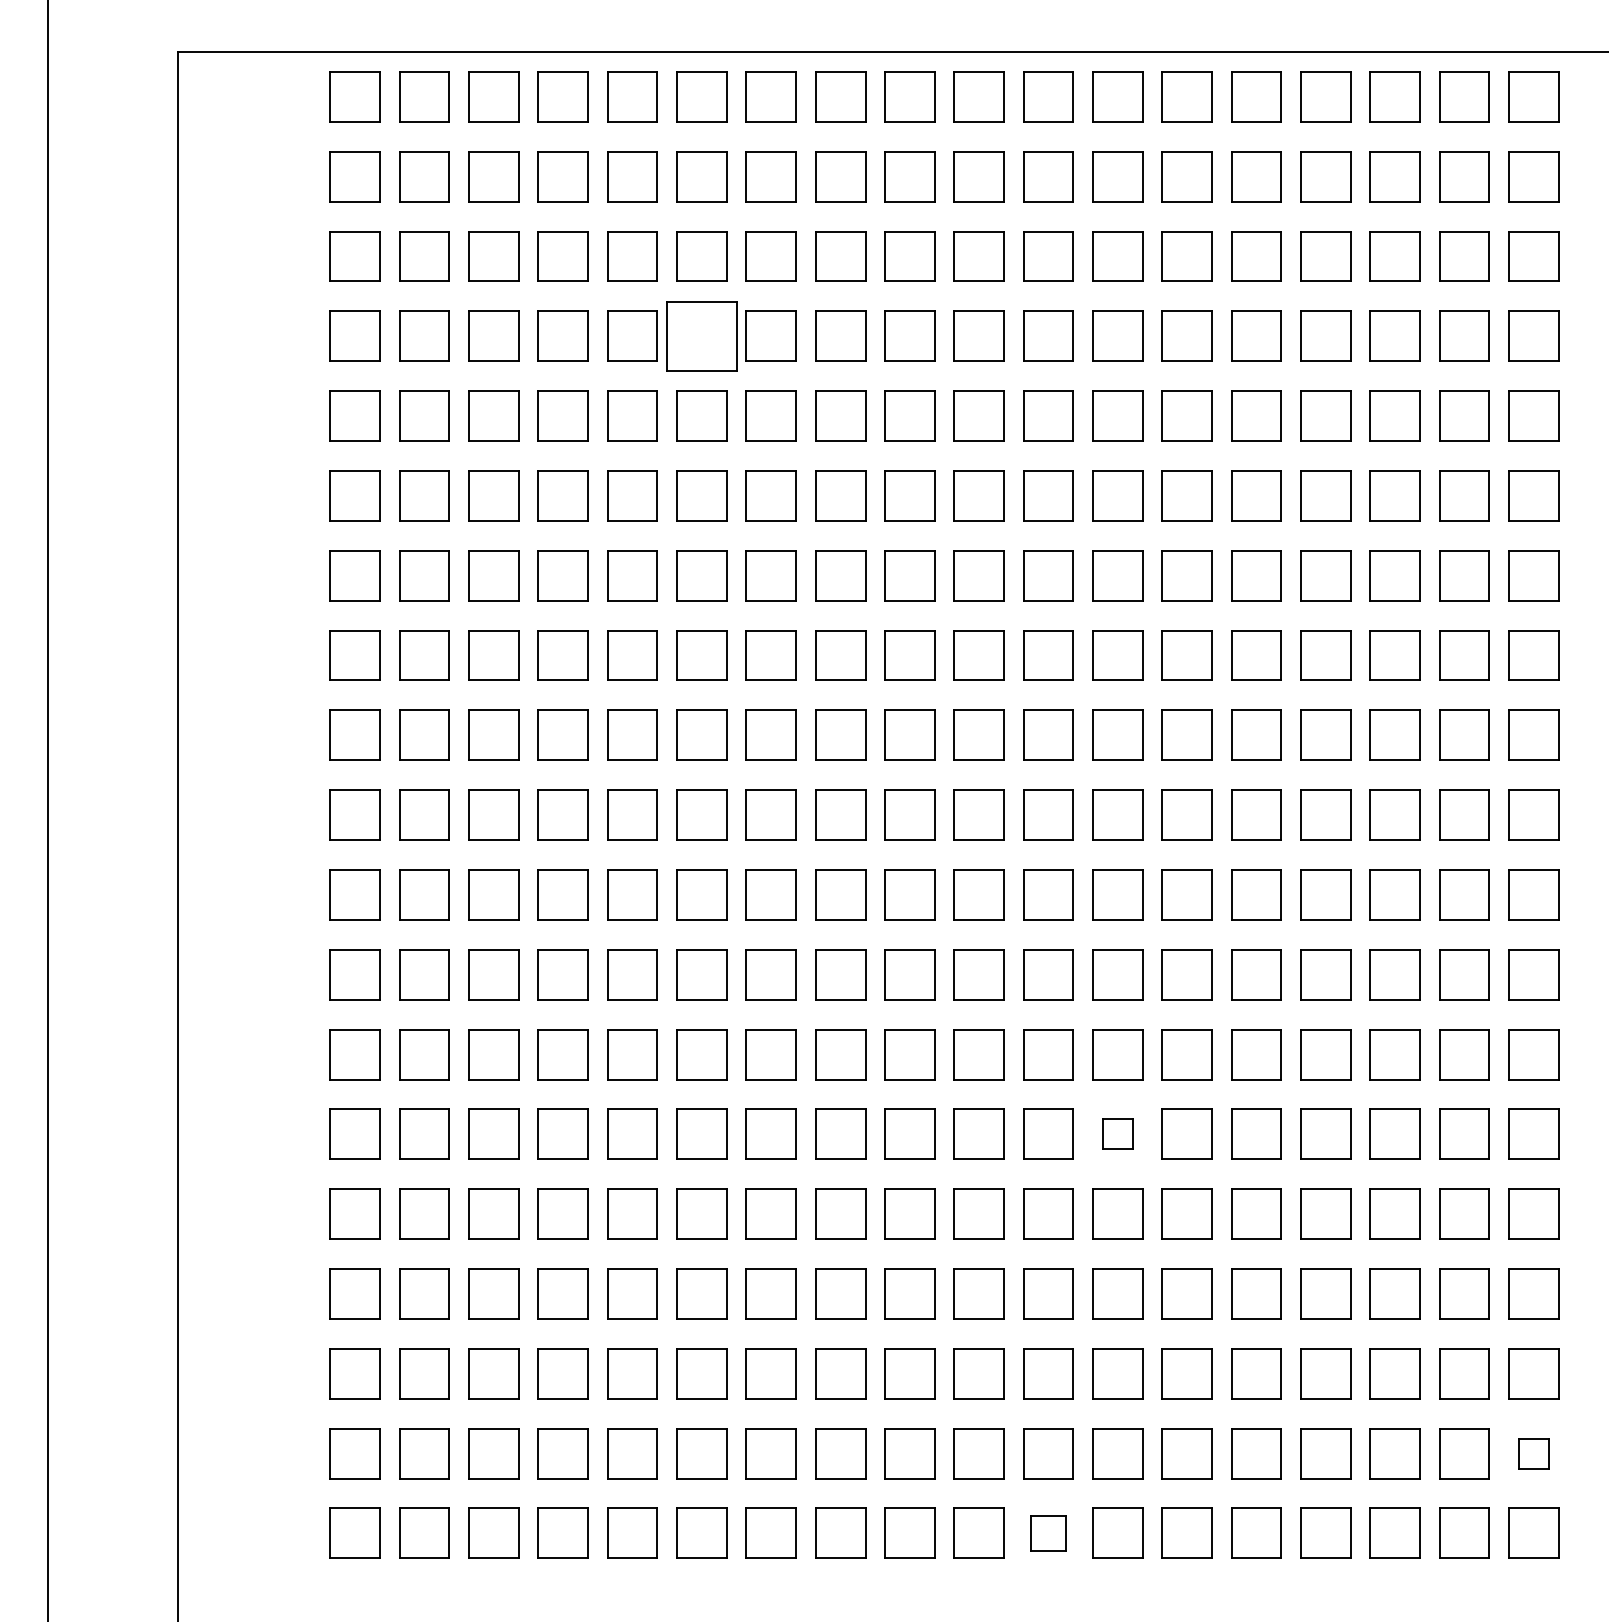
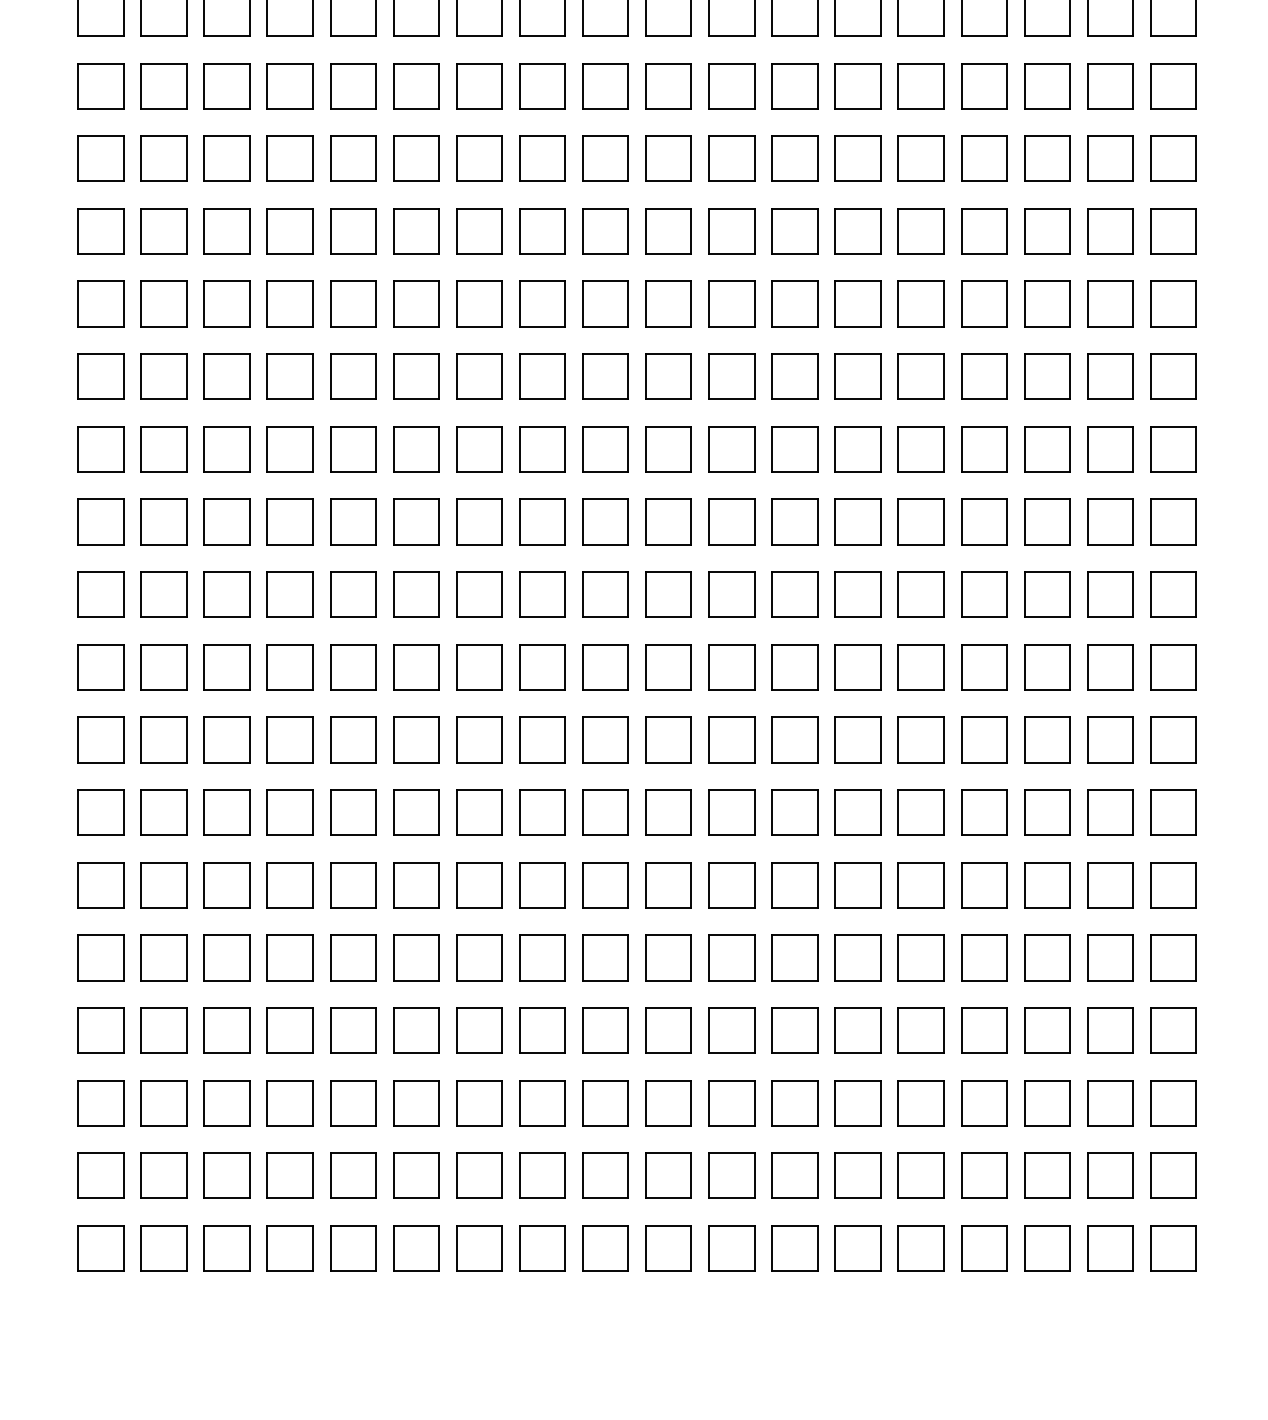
part: (701, 335) -> (416, 158), size x0.71
part: (1117, 1133) -> (794, 884), size x1.67
part: (1533, 1453) -> (1173, 1175), size x1.67
part: (1048, 1532) -> (731, 1247), size x1.43

